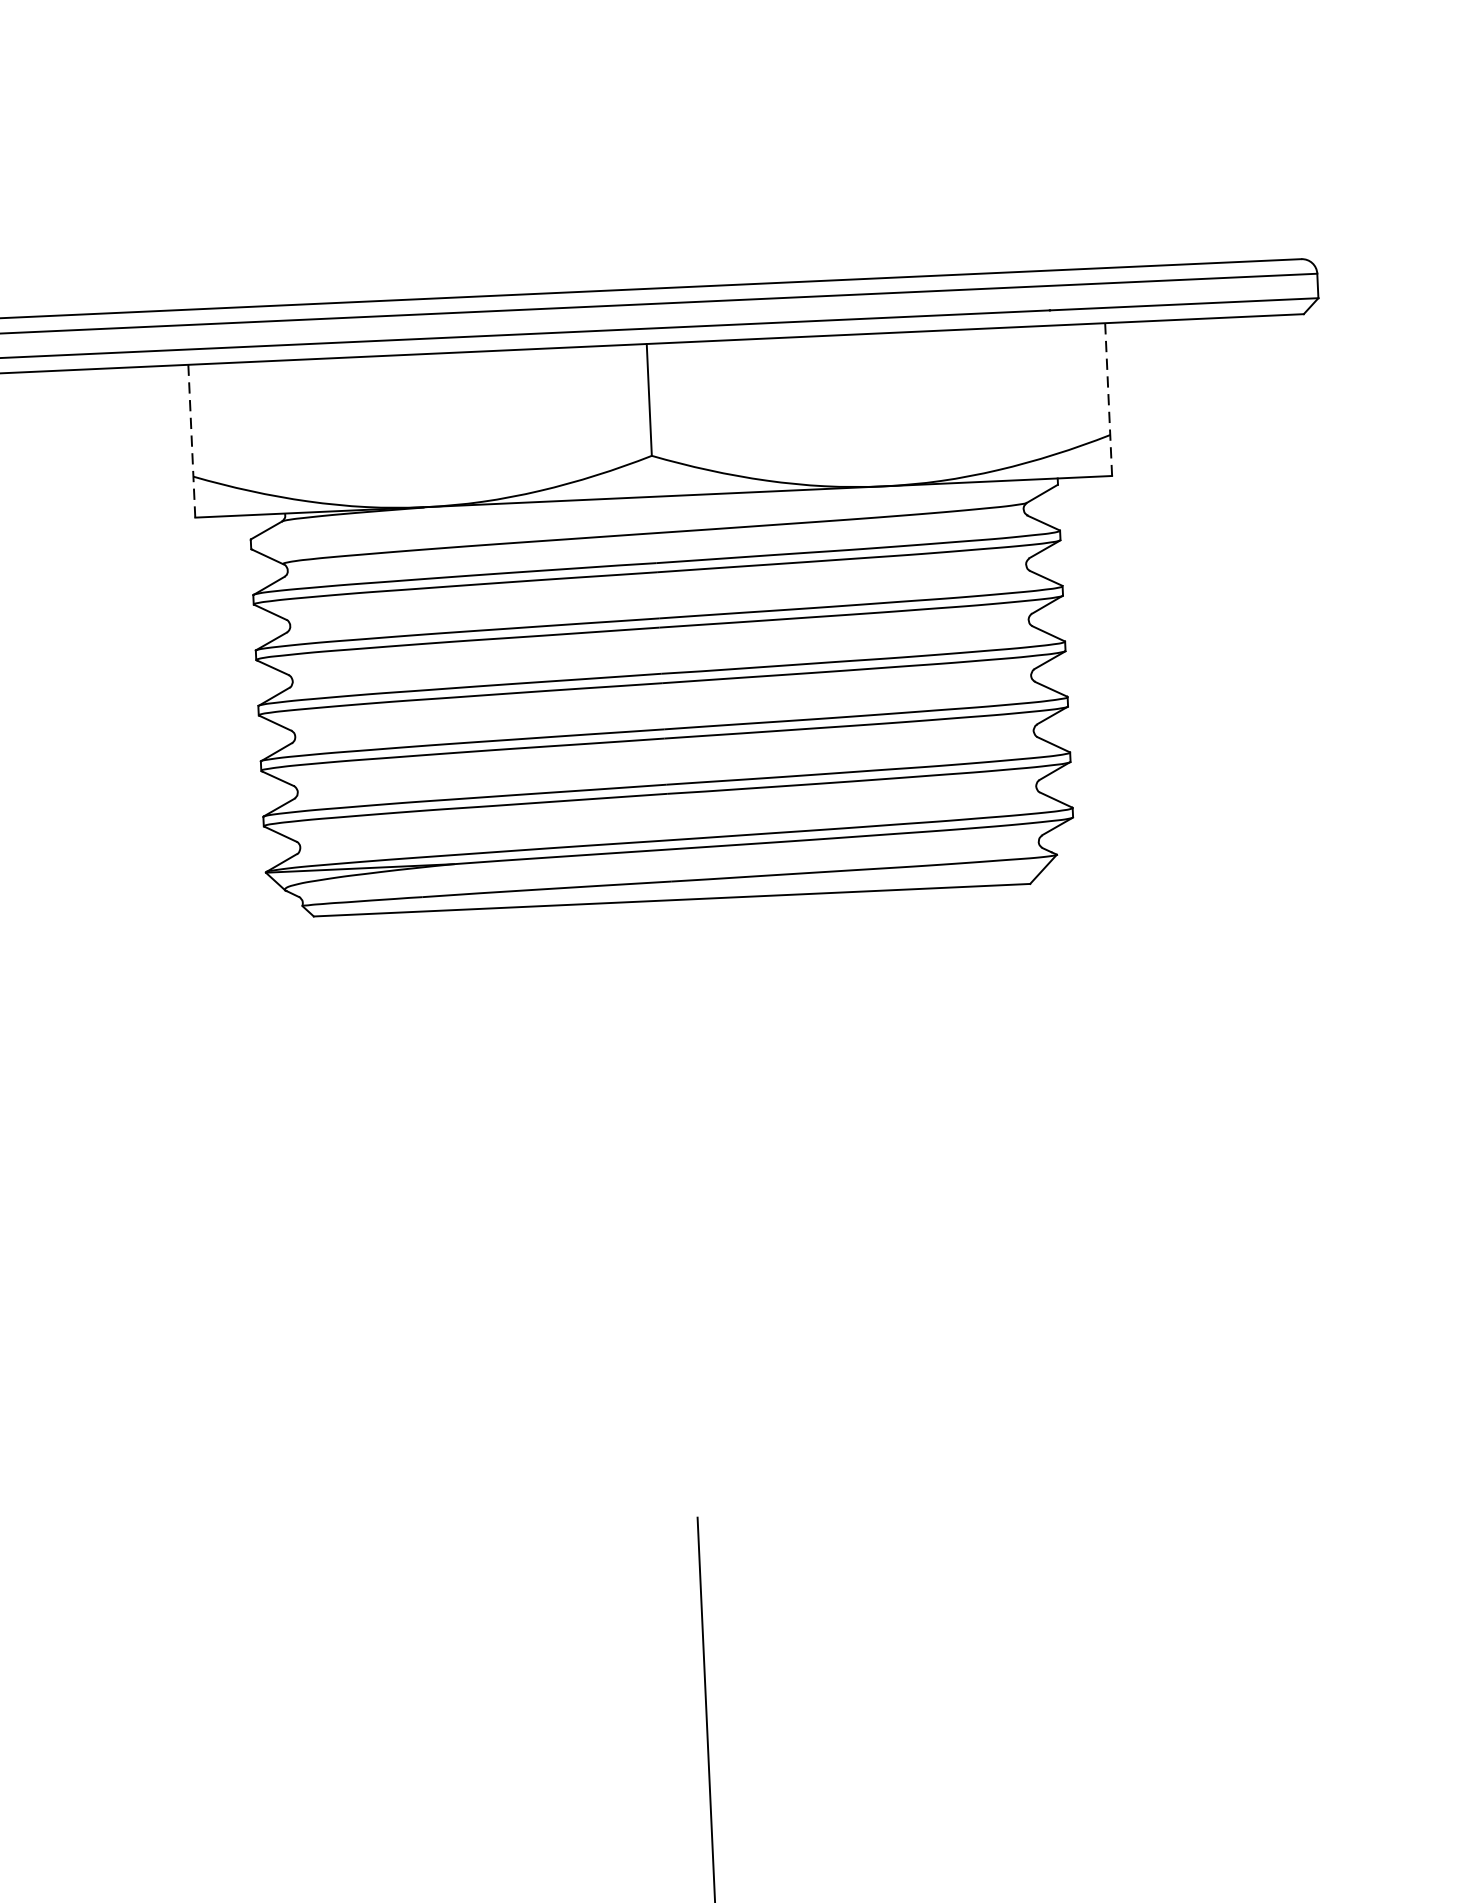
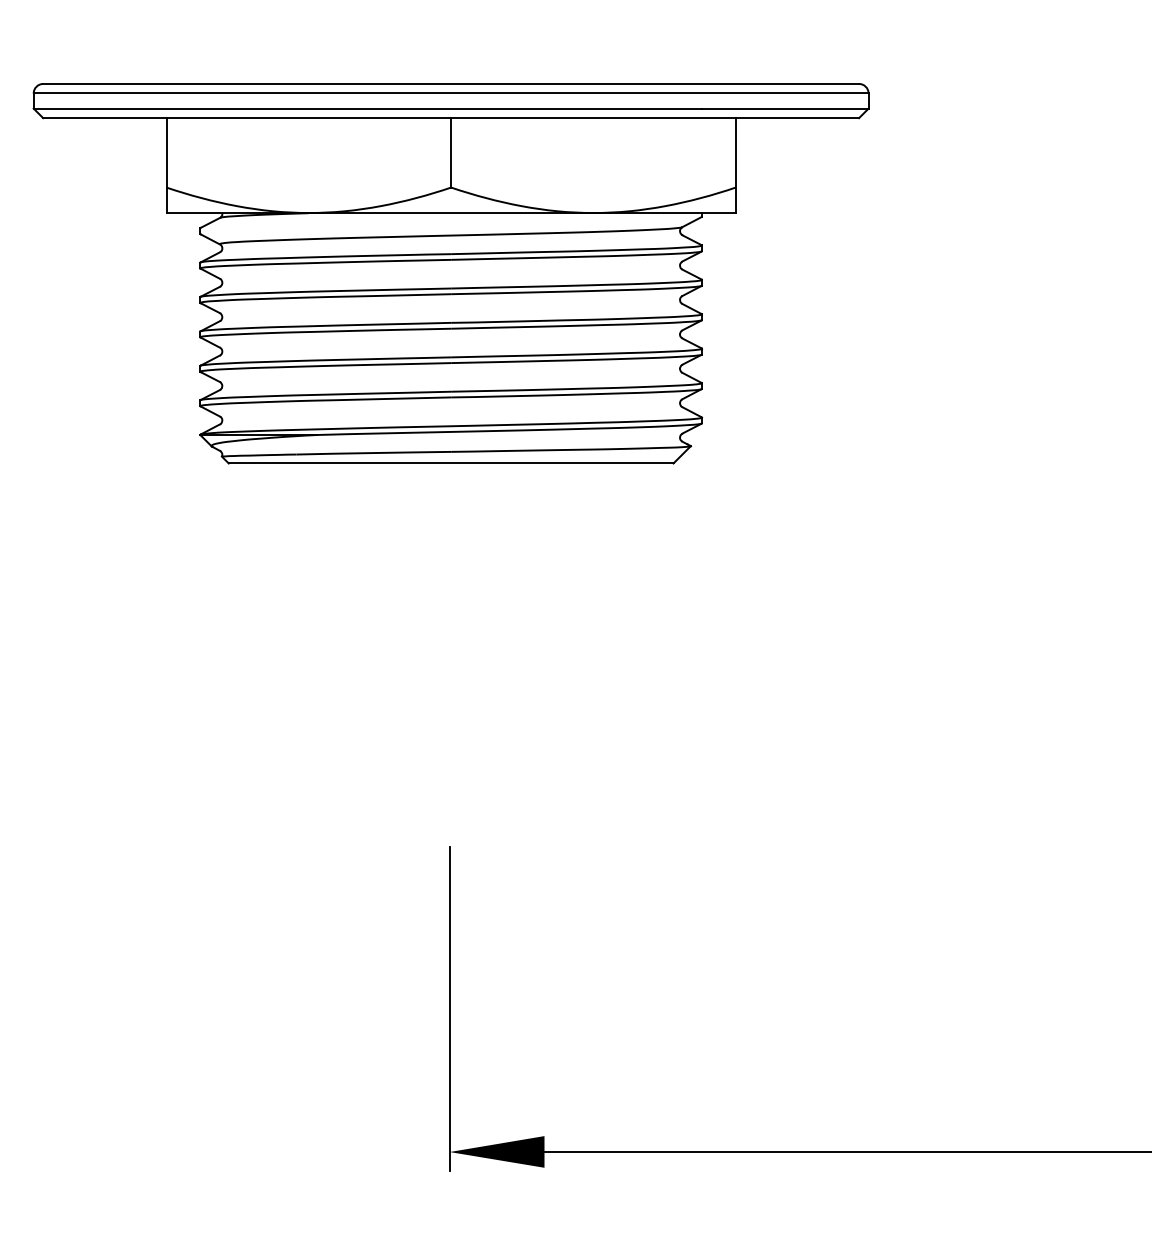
line: (1108, 401) -> (735, 166), dashed -> solid
line: (191, 441) -> (166, 165), dashed -> solid

